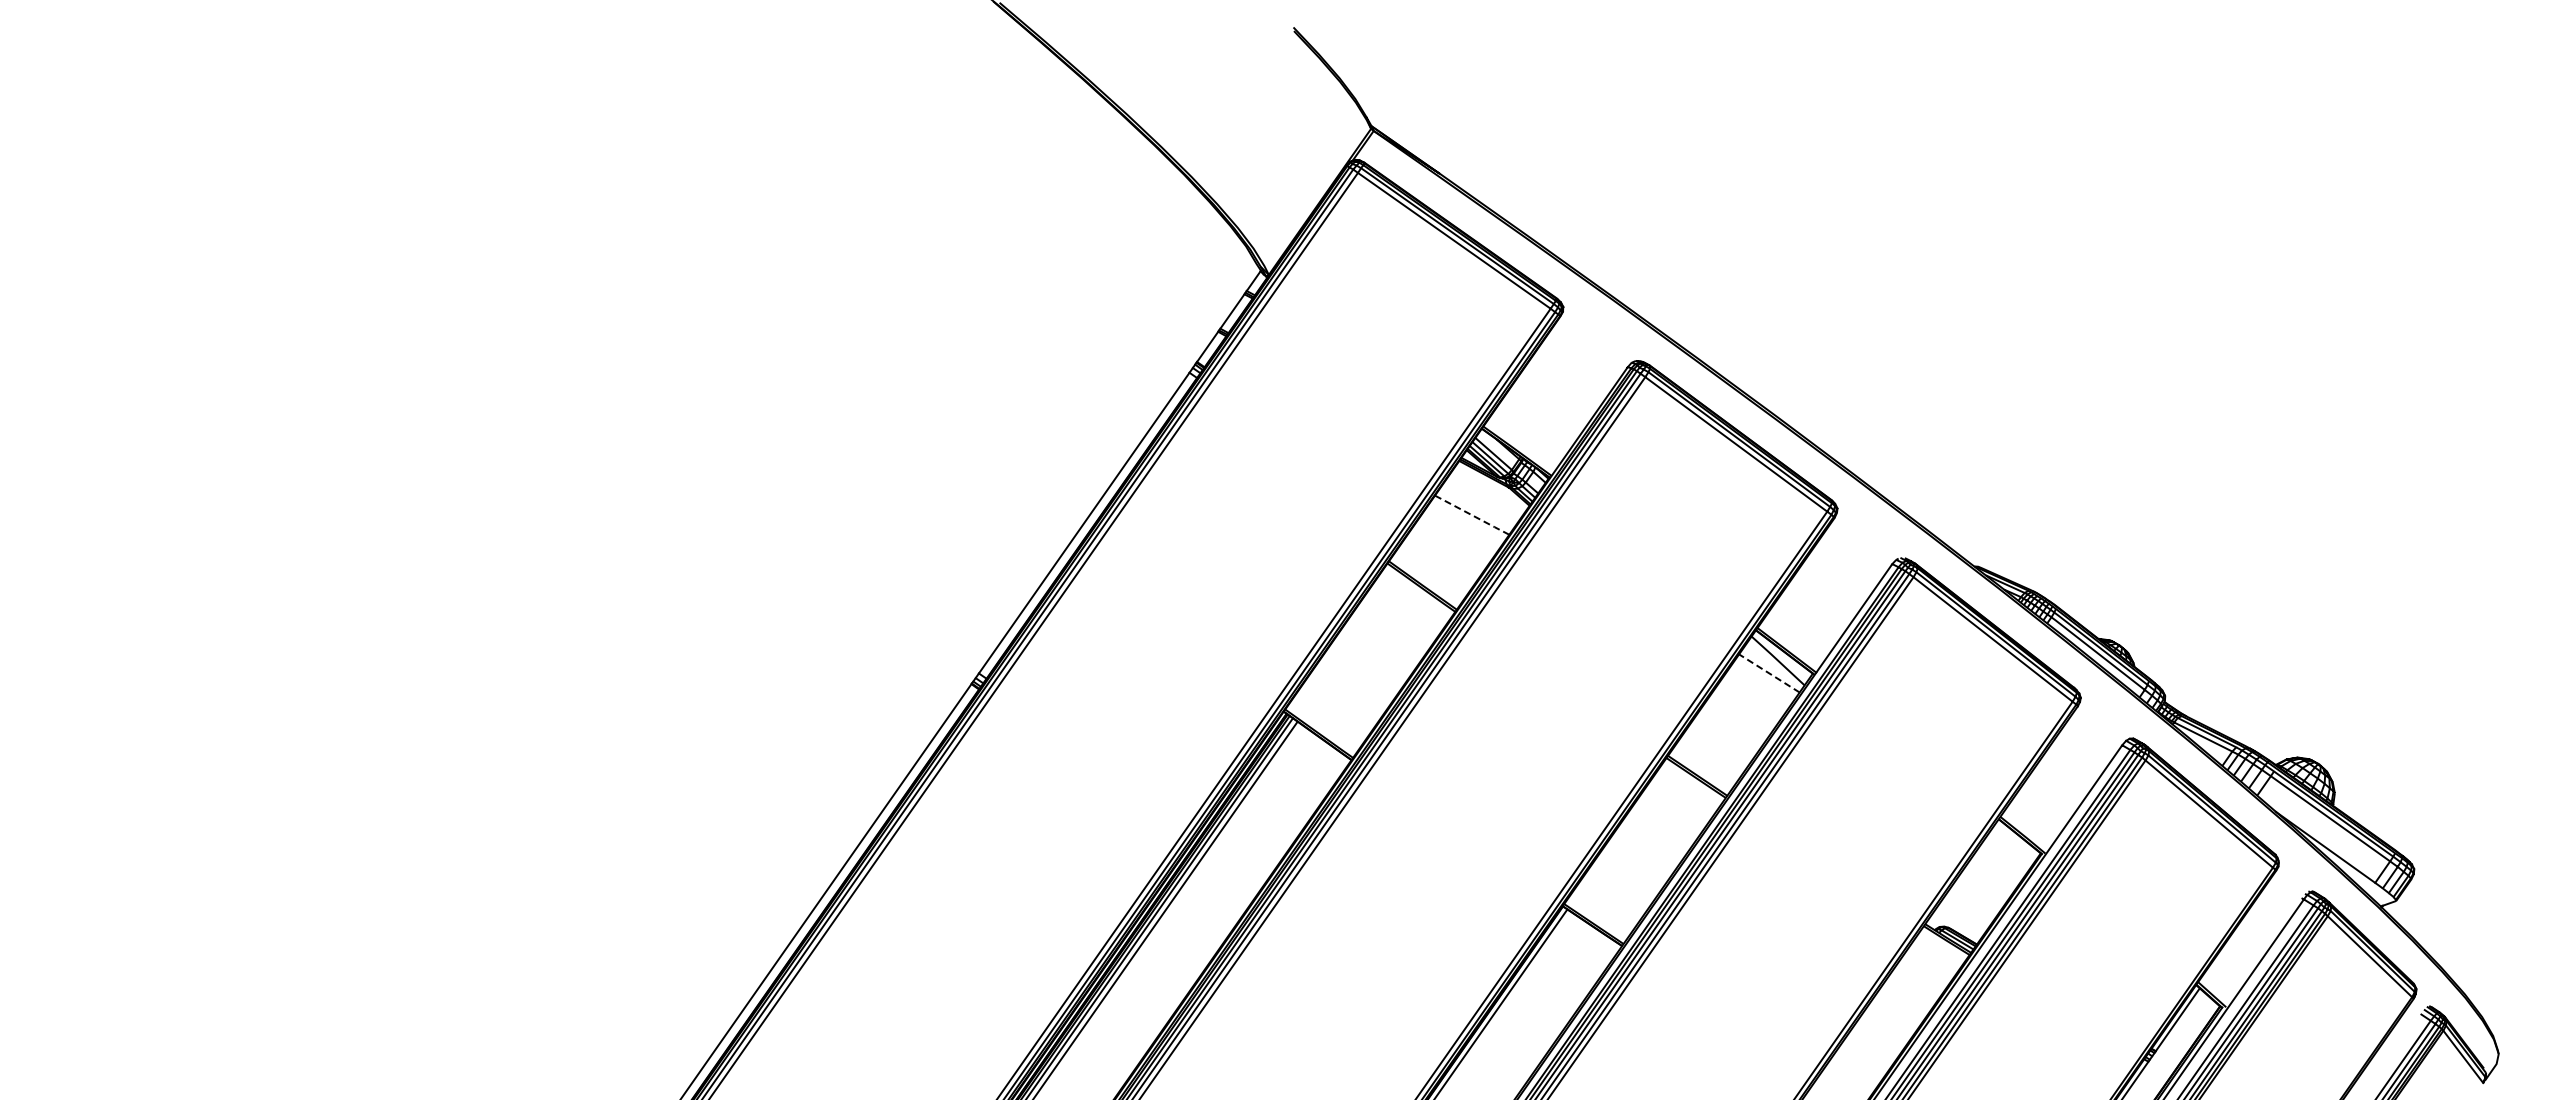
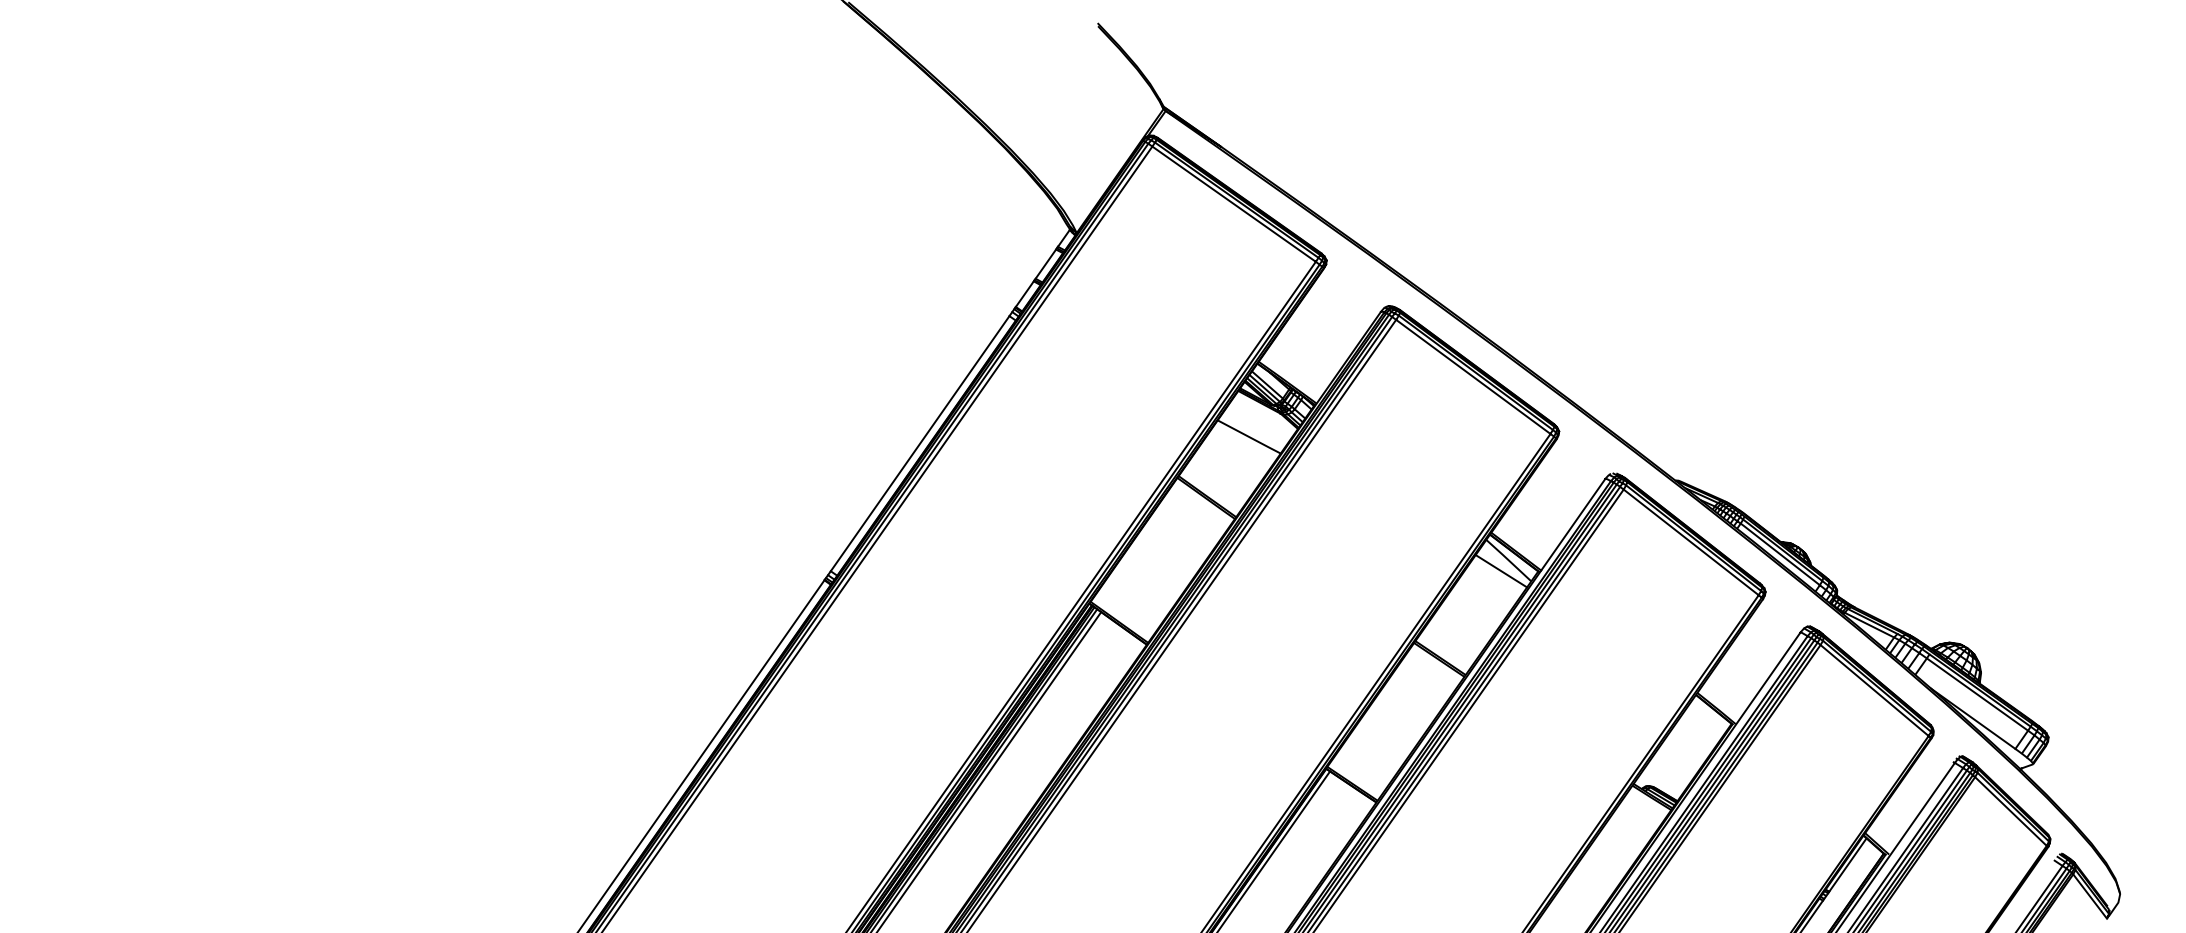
line: (1472, 515) -> (1249, 437), dashed -> solid
line: (1769, 673) -> (1501, 571), dashed -> solid

